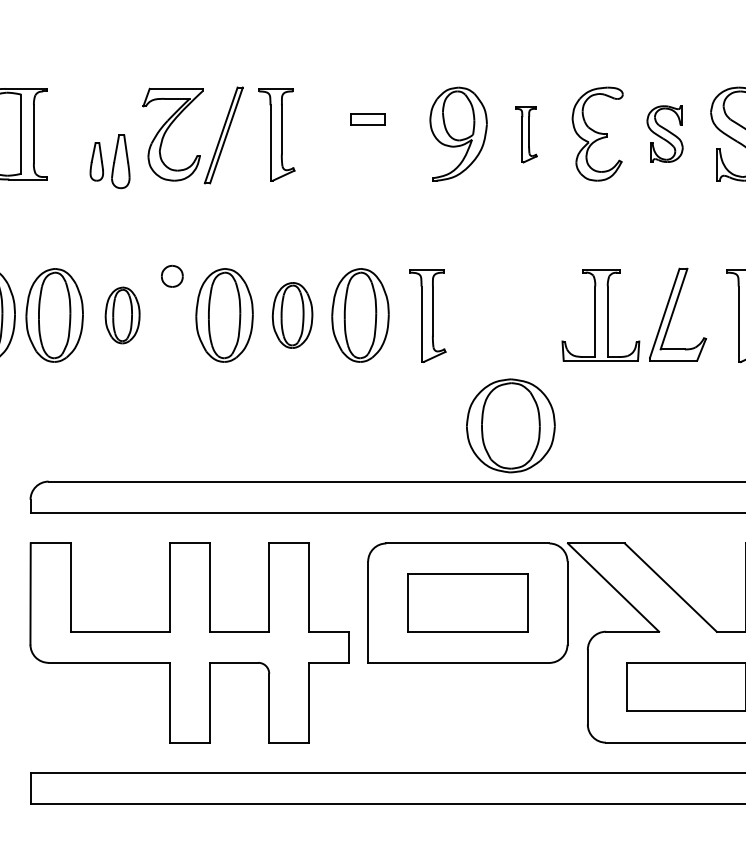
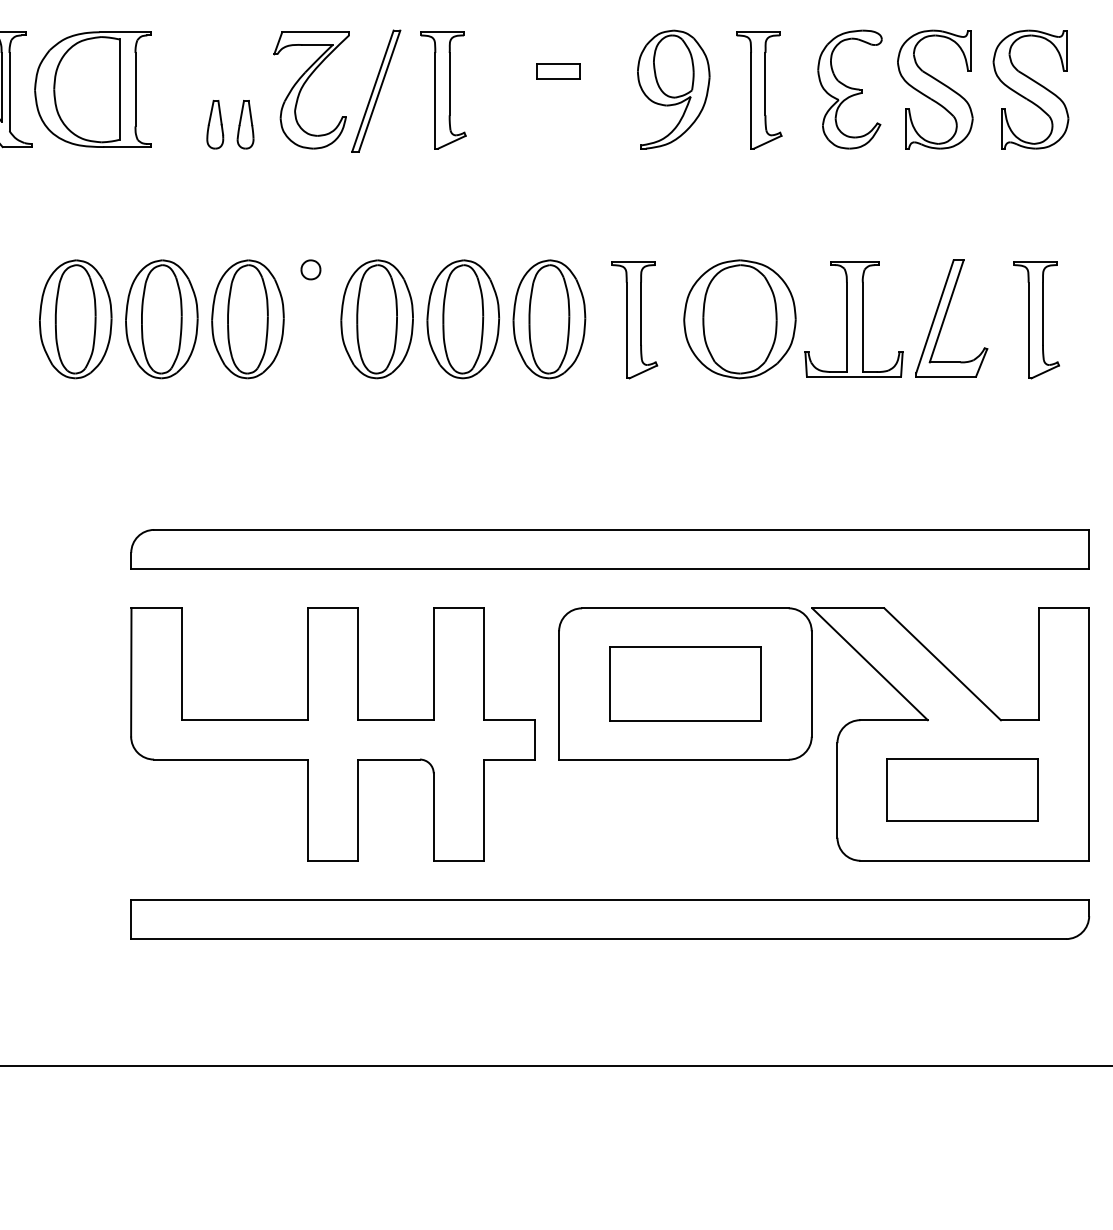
part: (526, 134) -> (759, 90), size x1.67
part: (665, 134) -> (935, 89), size x1.67
part: (120, 161) -> (245, 124), size x0.71
part: (171, 276) -> (310, 269), size x0.71
part: (122, 315) -> (247, 319), size x1.67
part: (292, 315) -> (463, 319), size x1.43
part: (510, 426) -> (739, 319), moved

